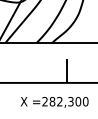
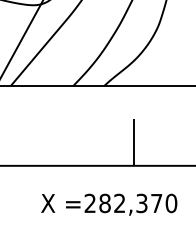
text: (78, 101) -> (157, 203), =282,300 -> =282,370

